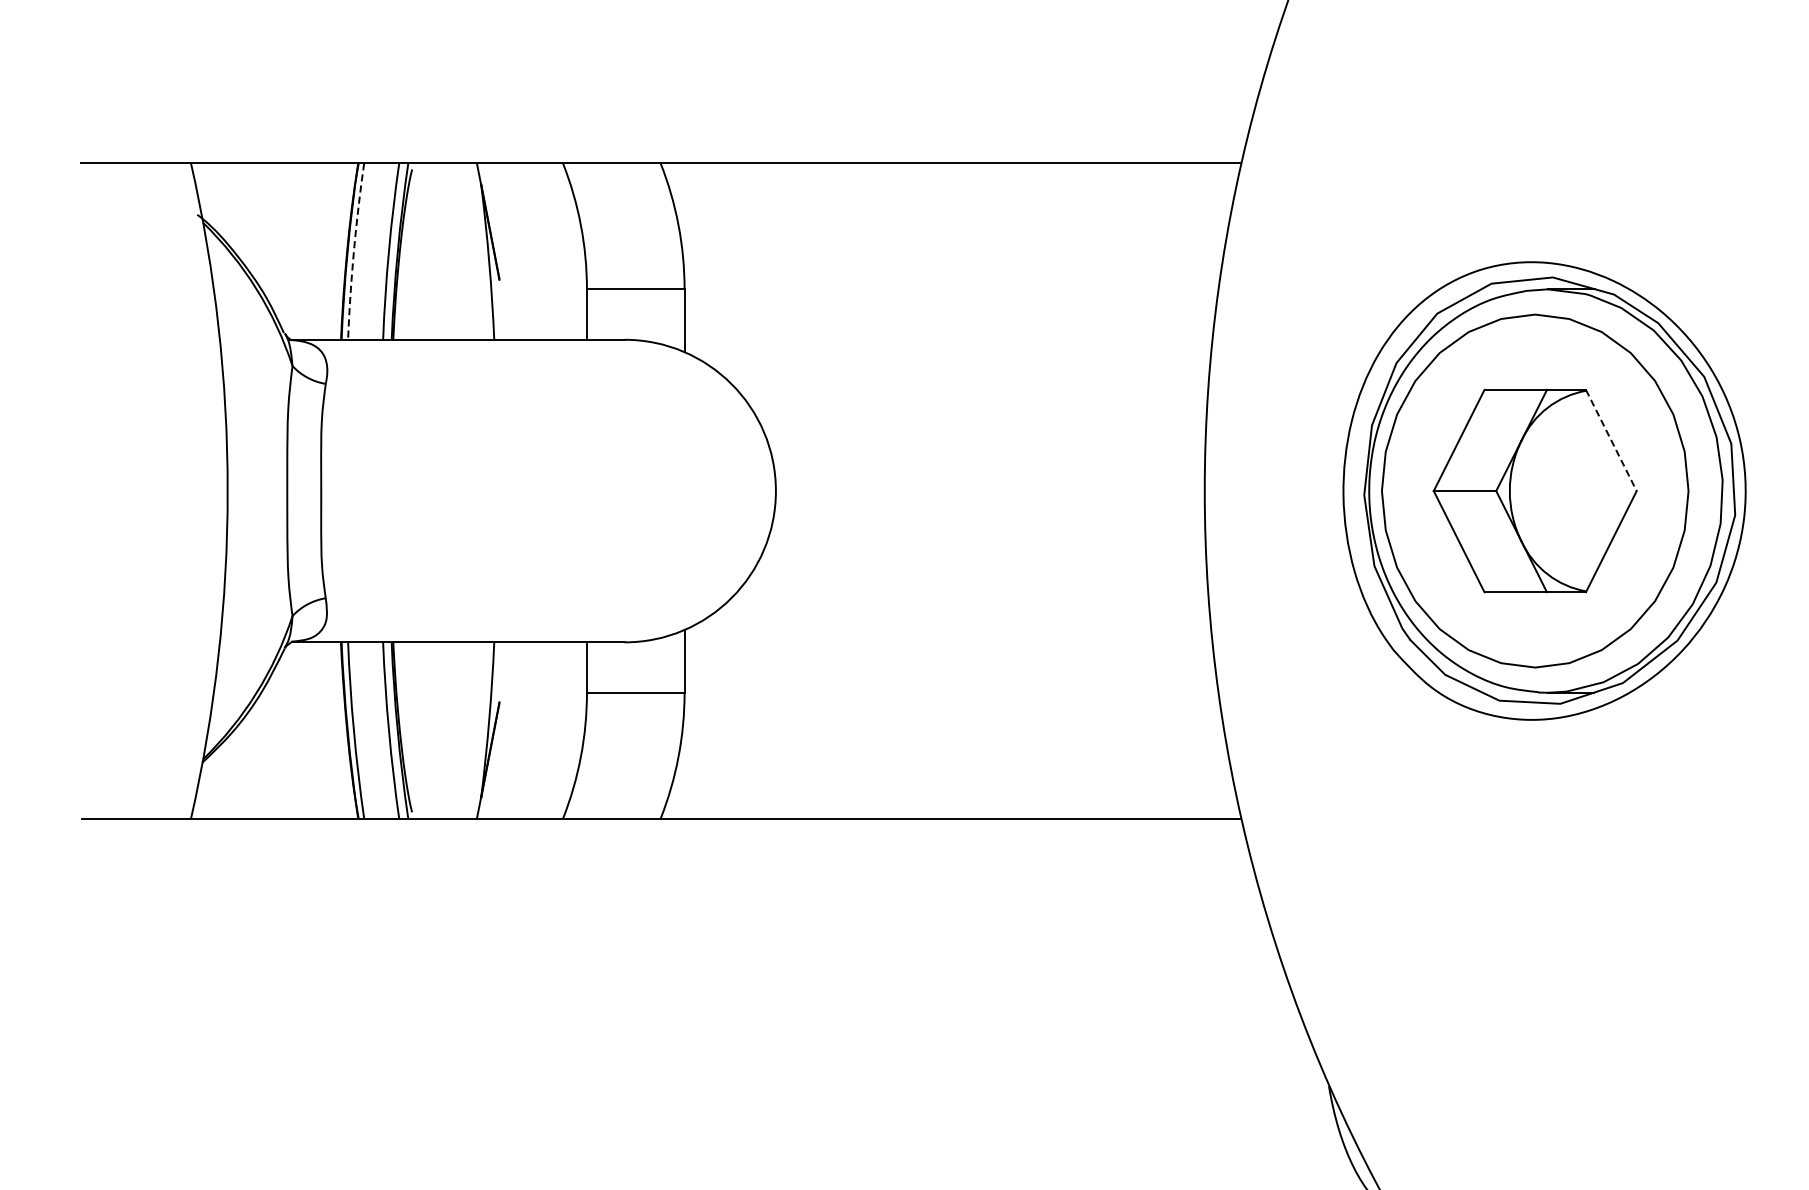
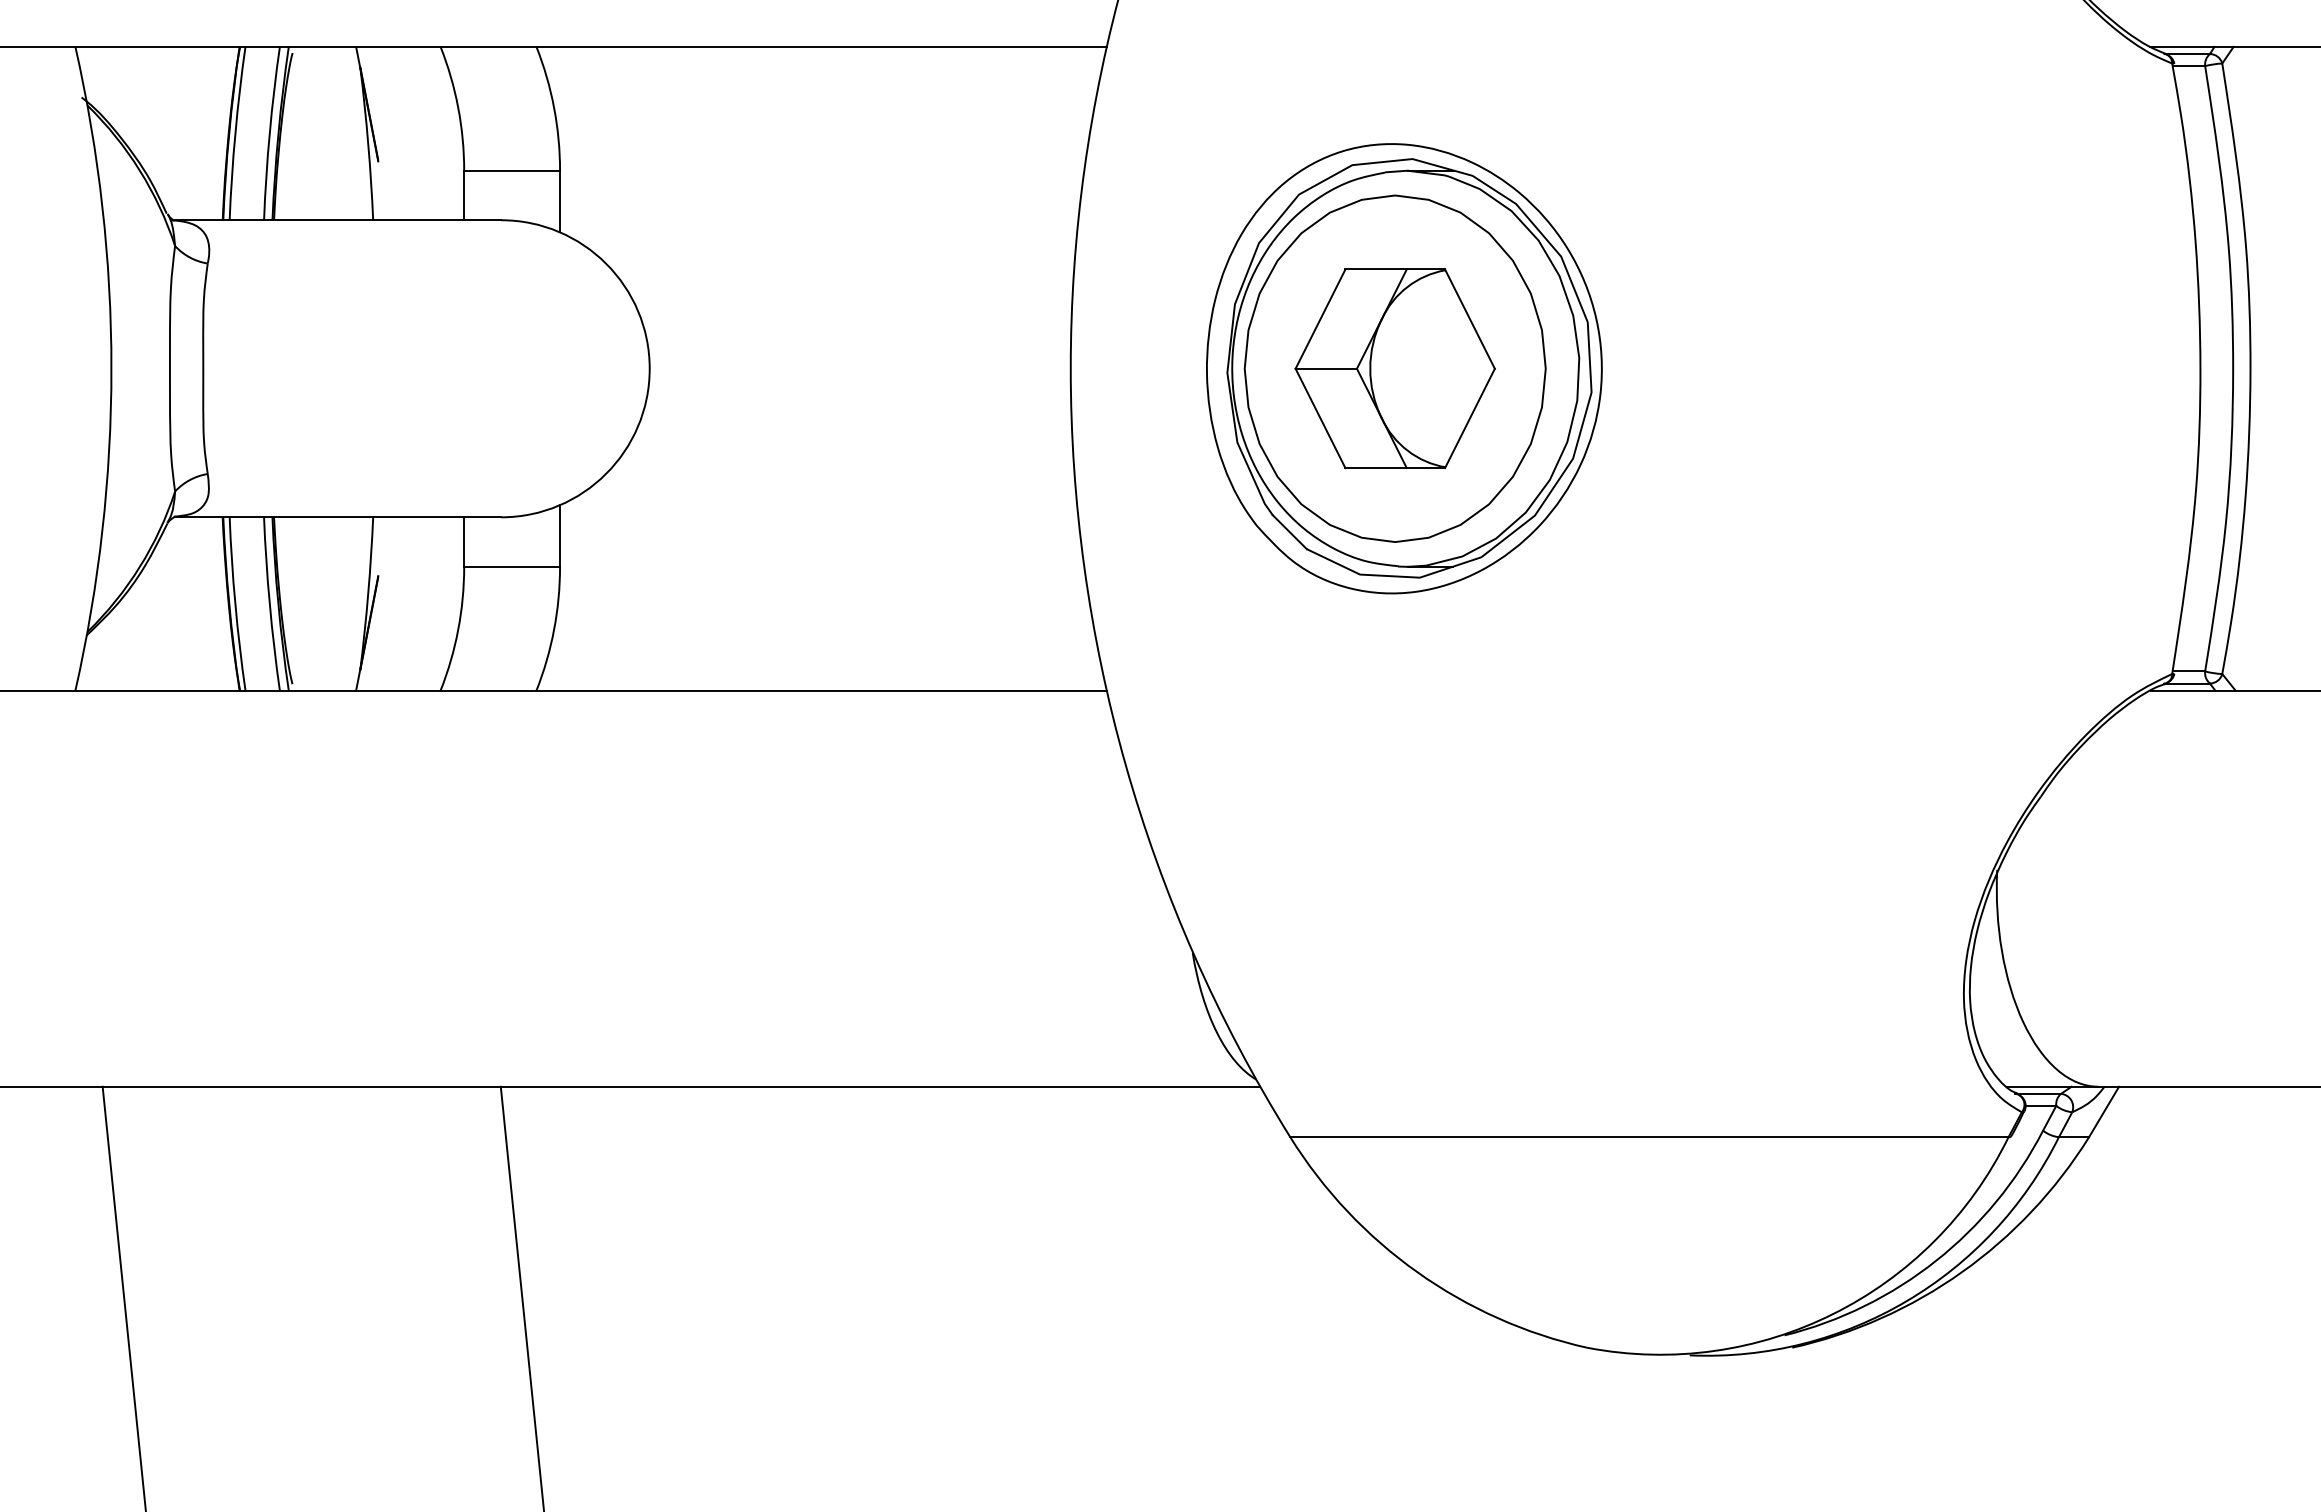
arc: (354, 251) -> (235, 133), dashed -> solid
line: (1610, 440) -> (1469, 319), dashed -> solid

